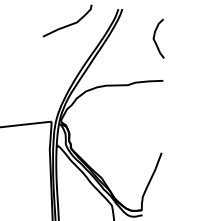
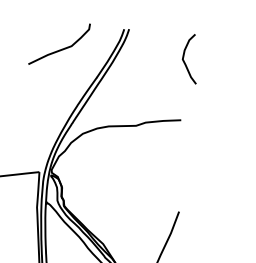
curve: (155, 40) -> (185, 61), moved

